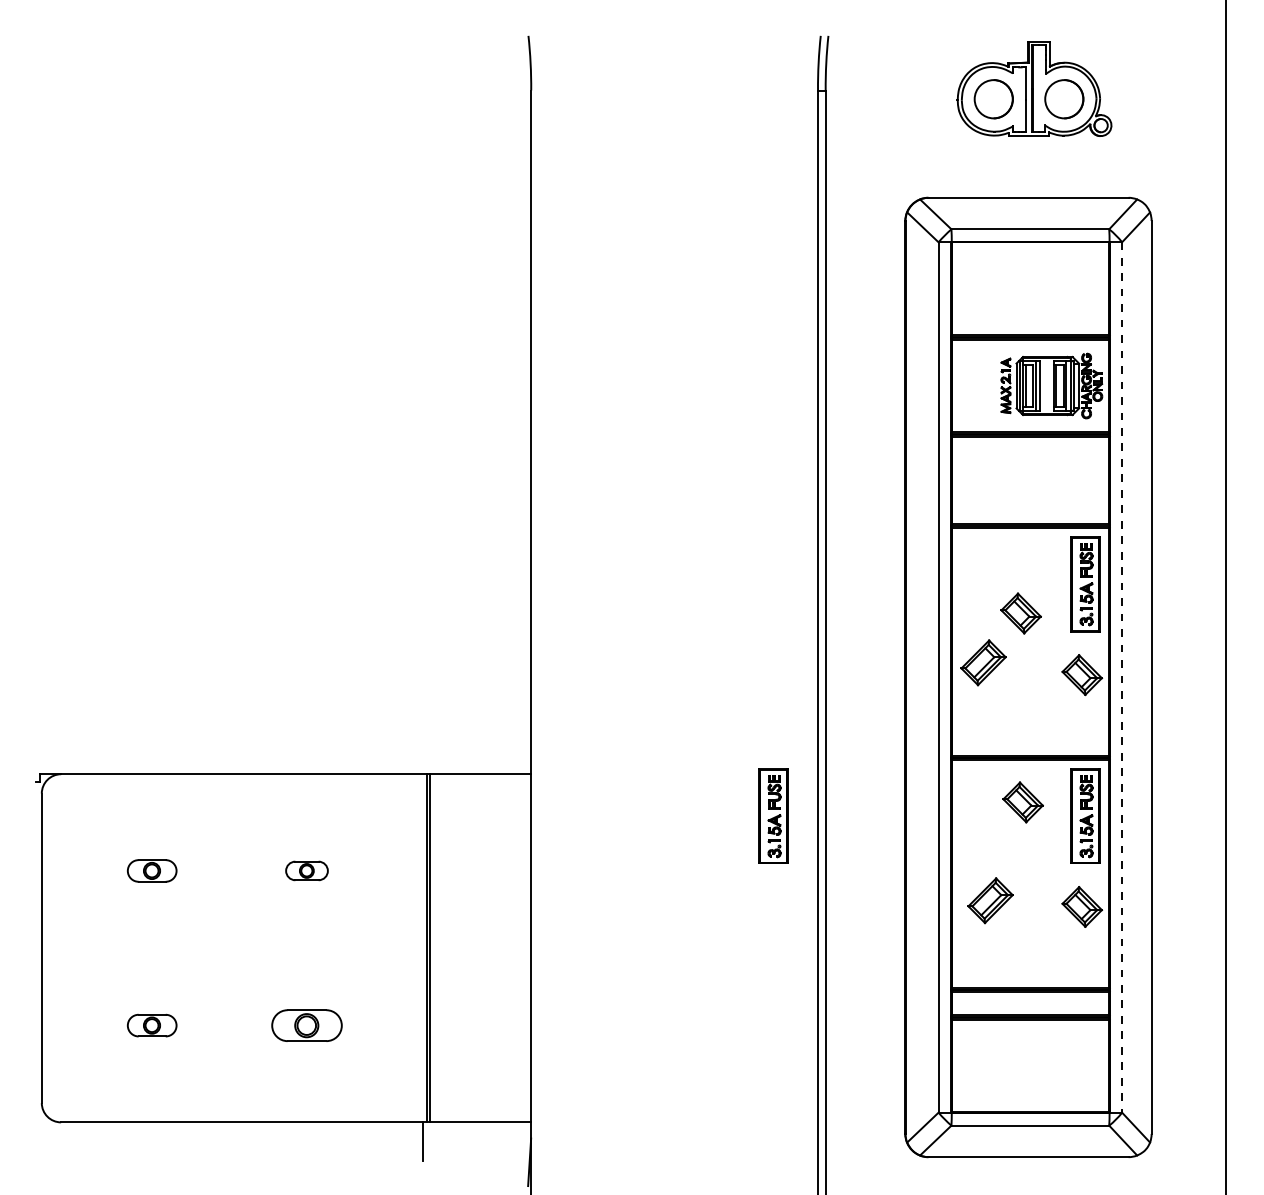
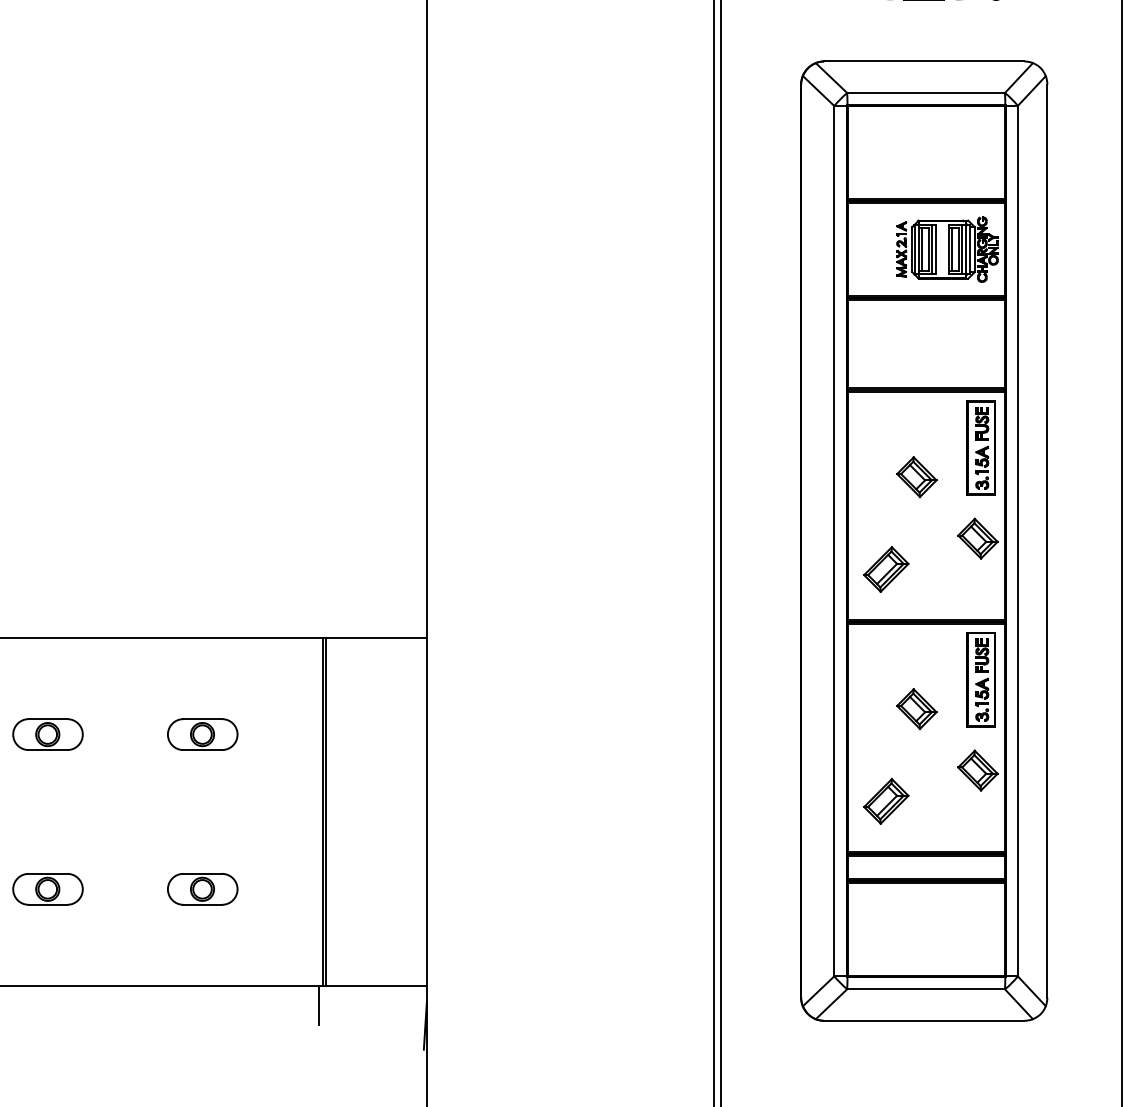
part: (983, 662) -> (886, 569), moved
line: (1122, 677) -> (1018, 541), dashed -> solid
part: (1022, 802) -> (916, 709), moved
part: (773, 815) -> (669, 679), removed
part: (151, 870) -> (47, 734), size x1.43
part: (306, 870) -> (202, 734), size x1.67
part: (990, 900) -> (886, 801), moved
part: (151, 1025) -> (47, 889), size x1.43

